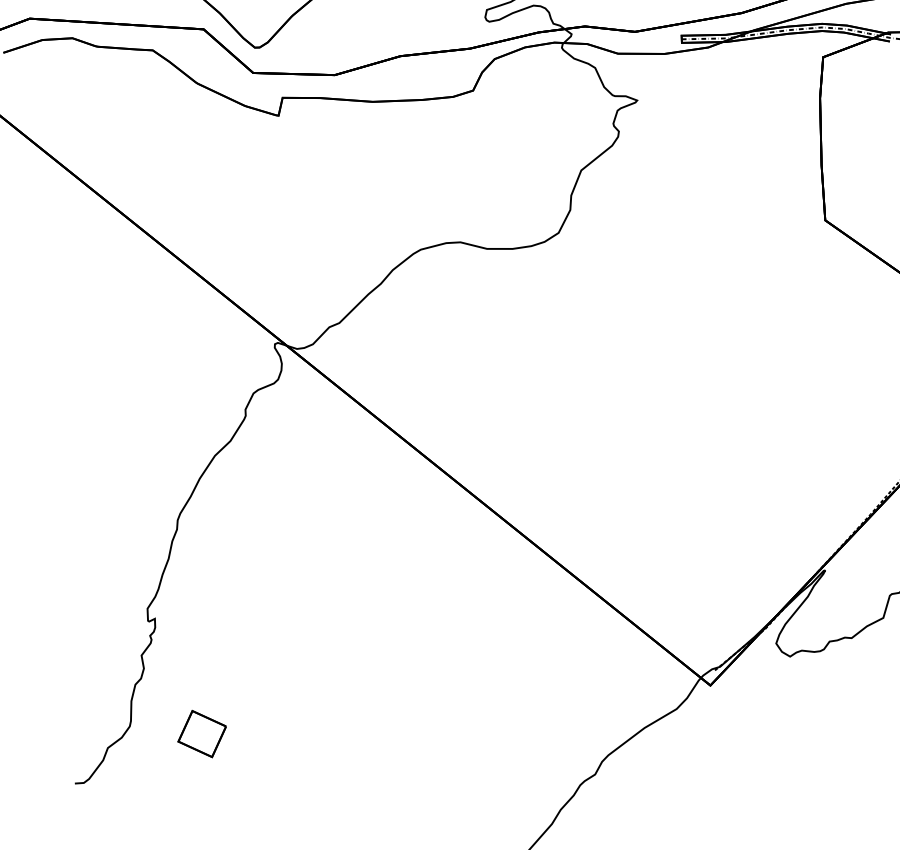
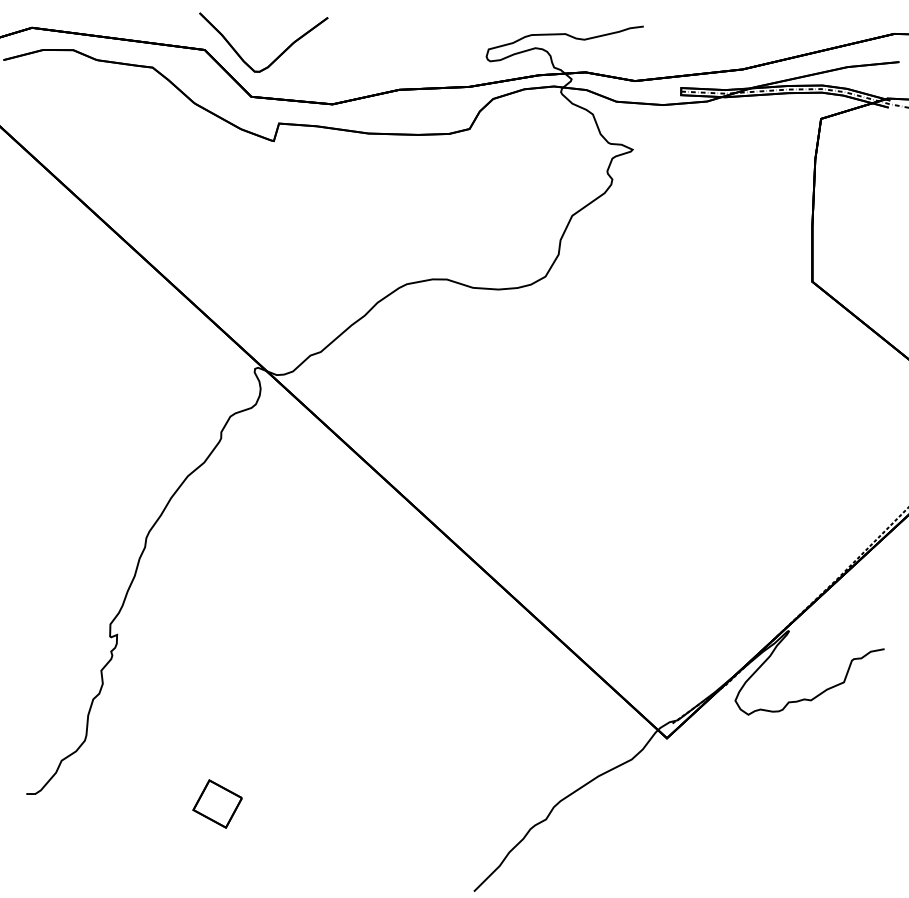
part: (202, 733) -> (217, 803), moved

